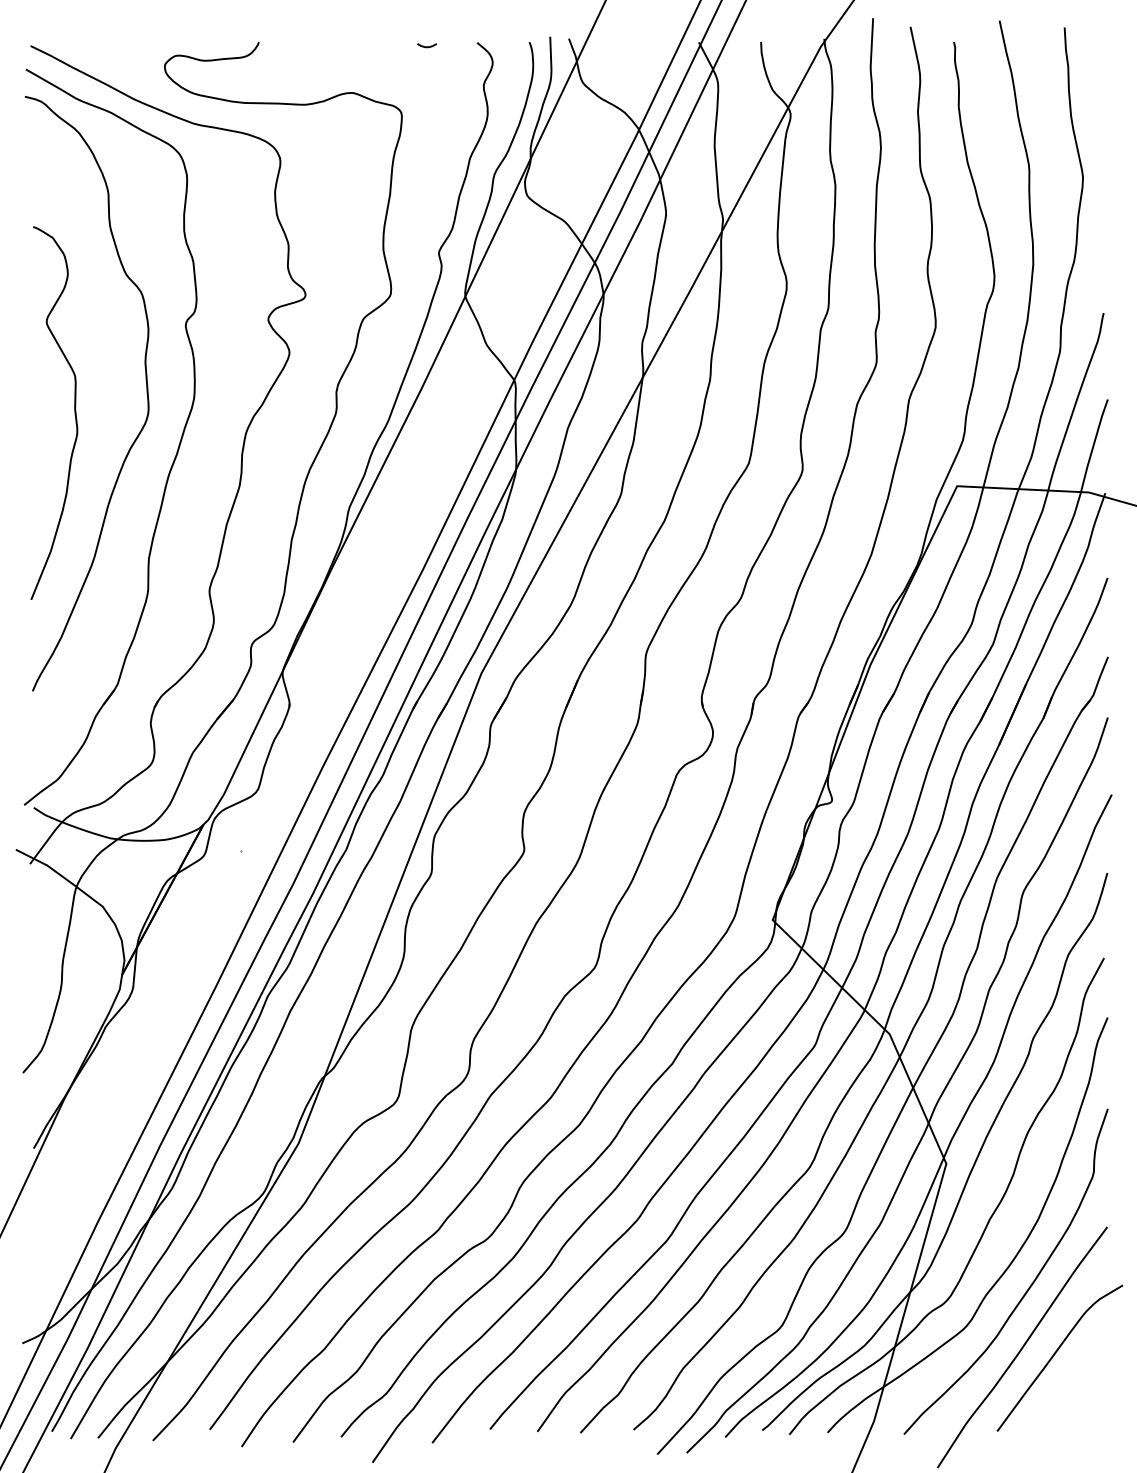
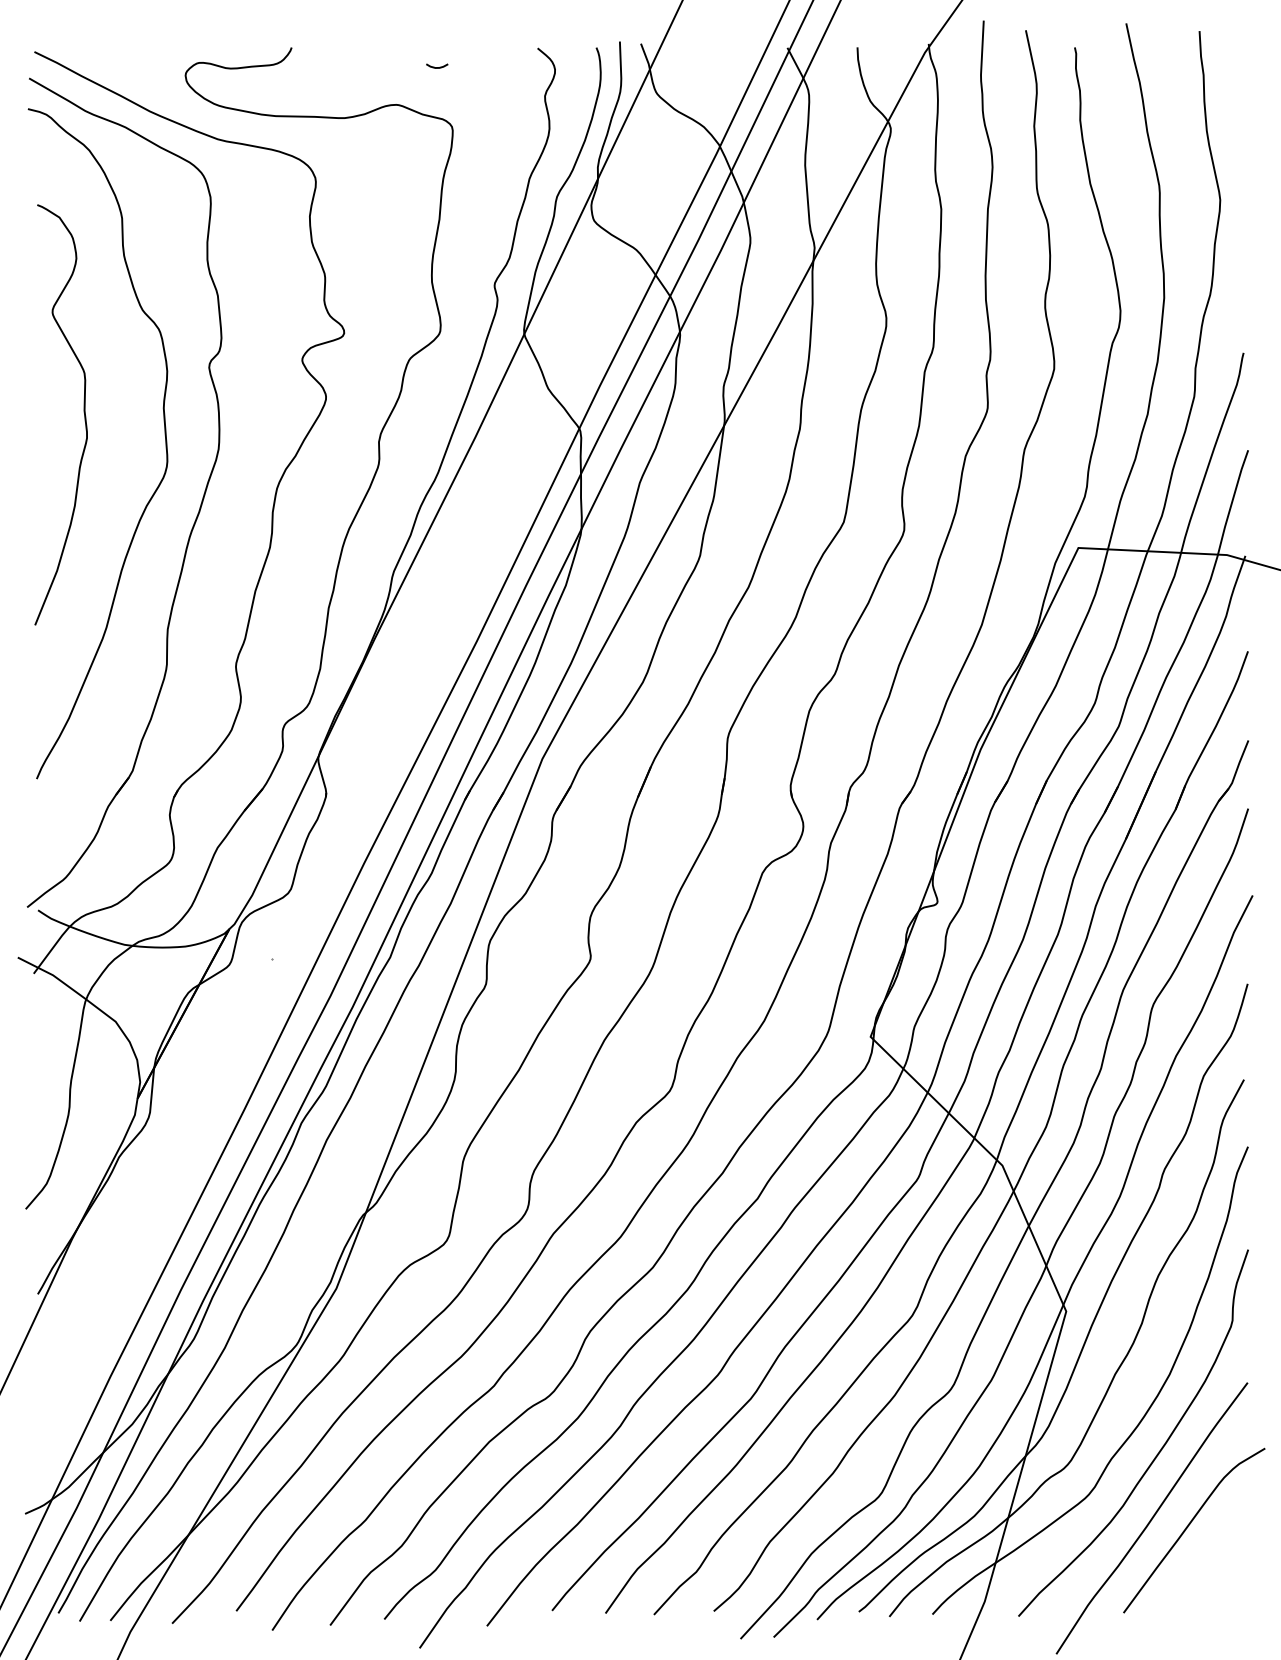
curve: (426, 46) -> (436, 67), moved
curve: (74, 412) -> (83, 414), moved

